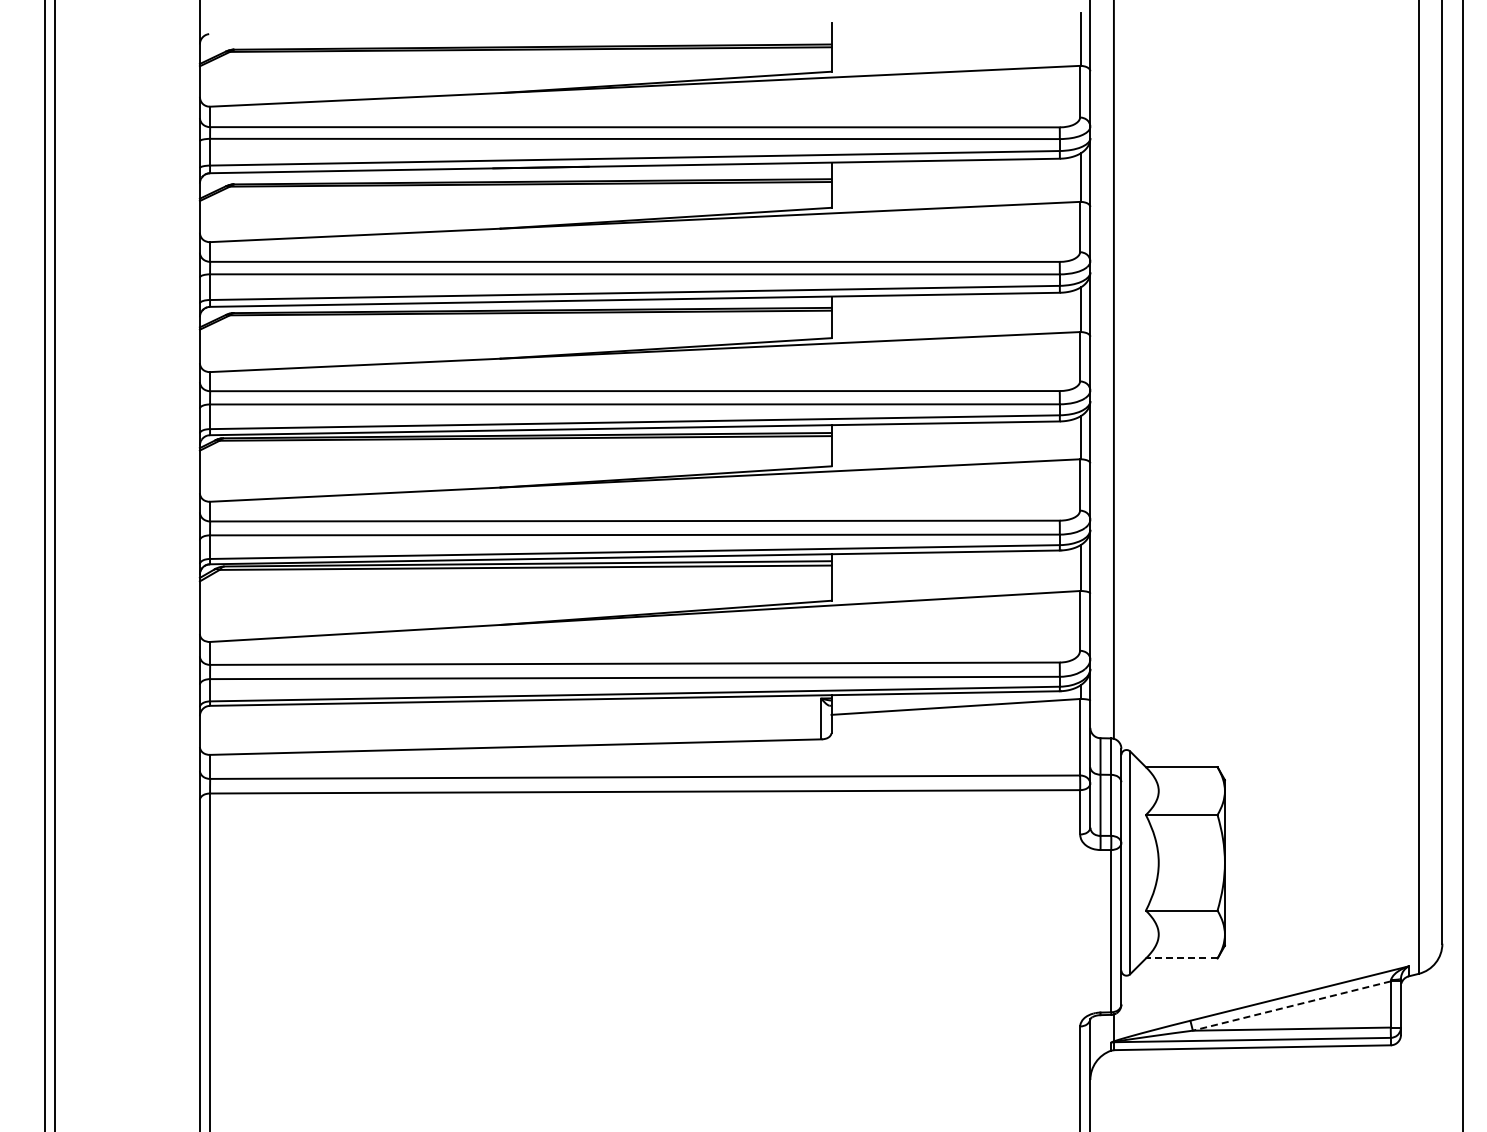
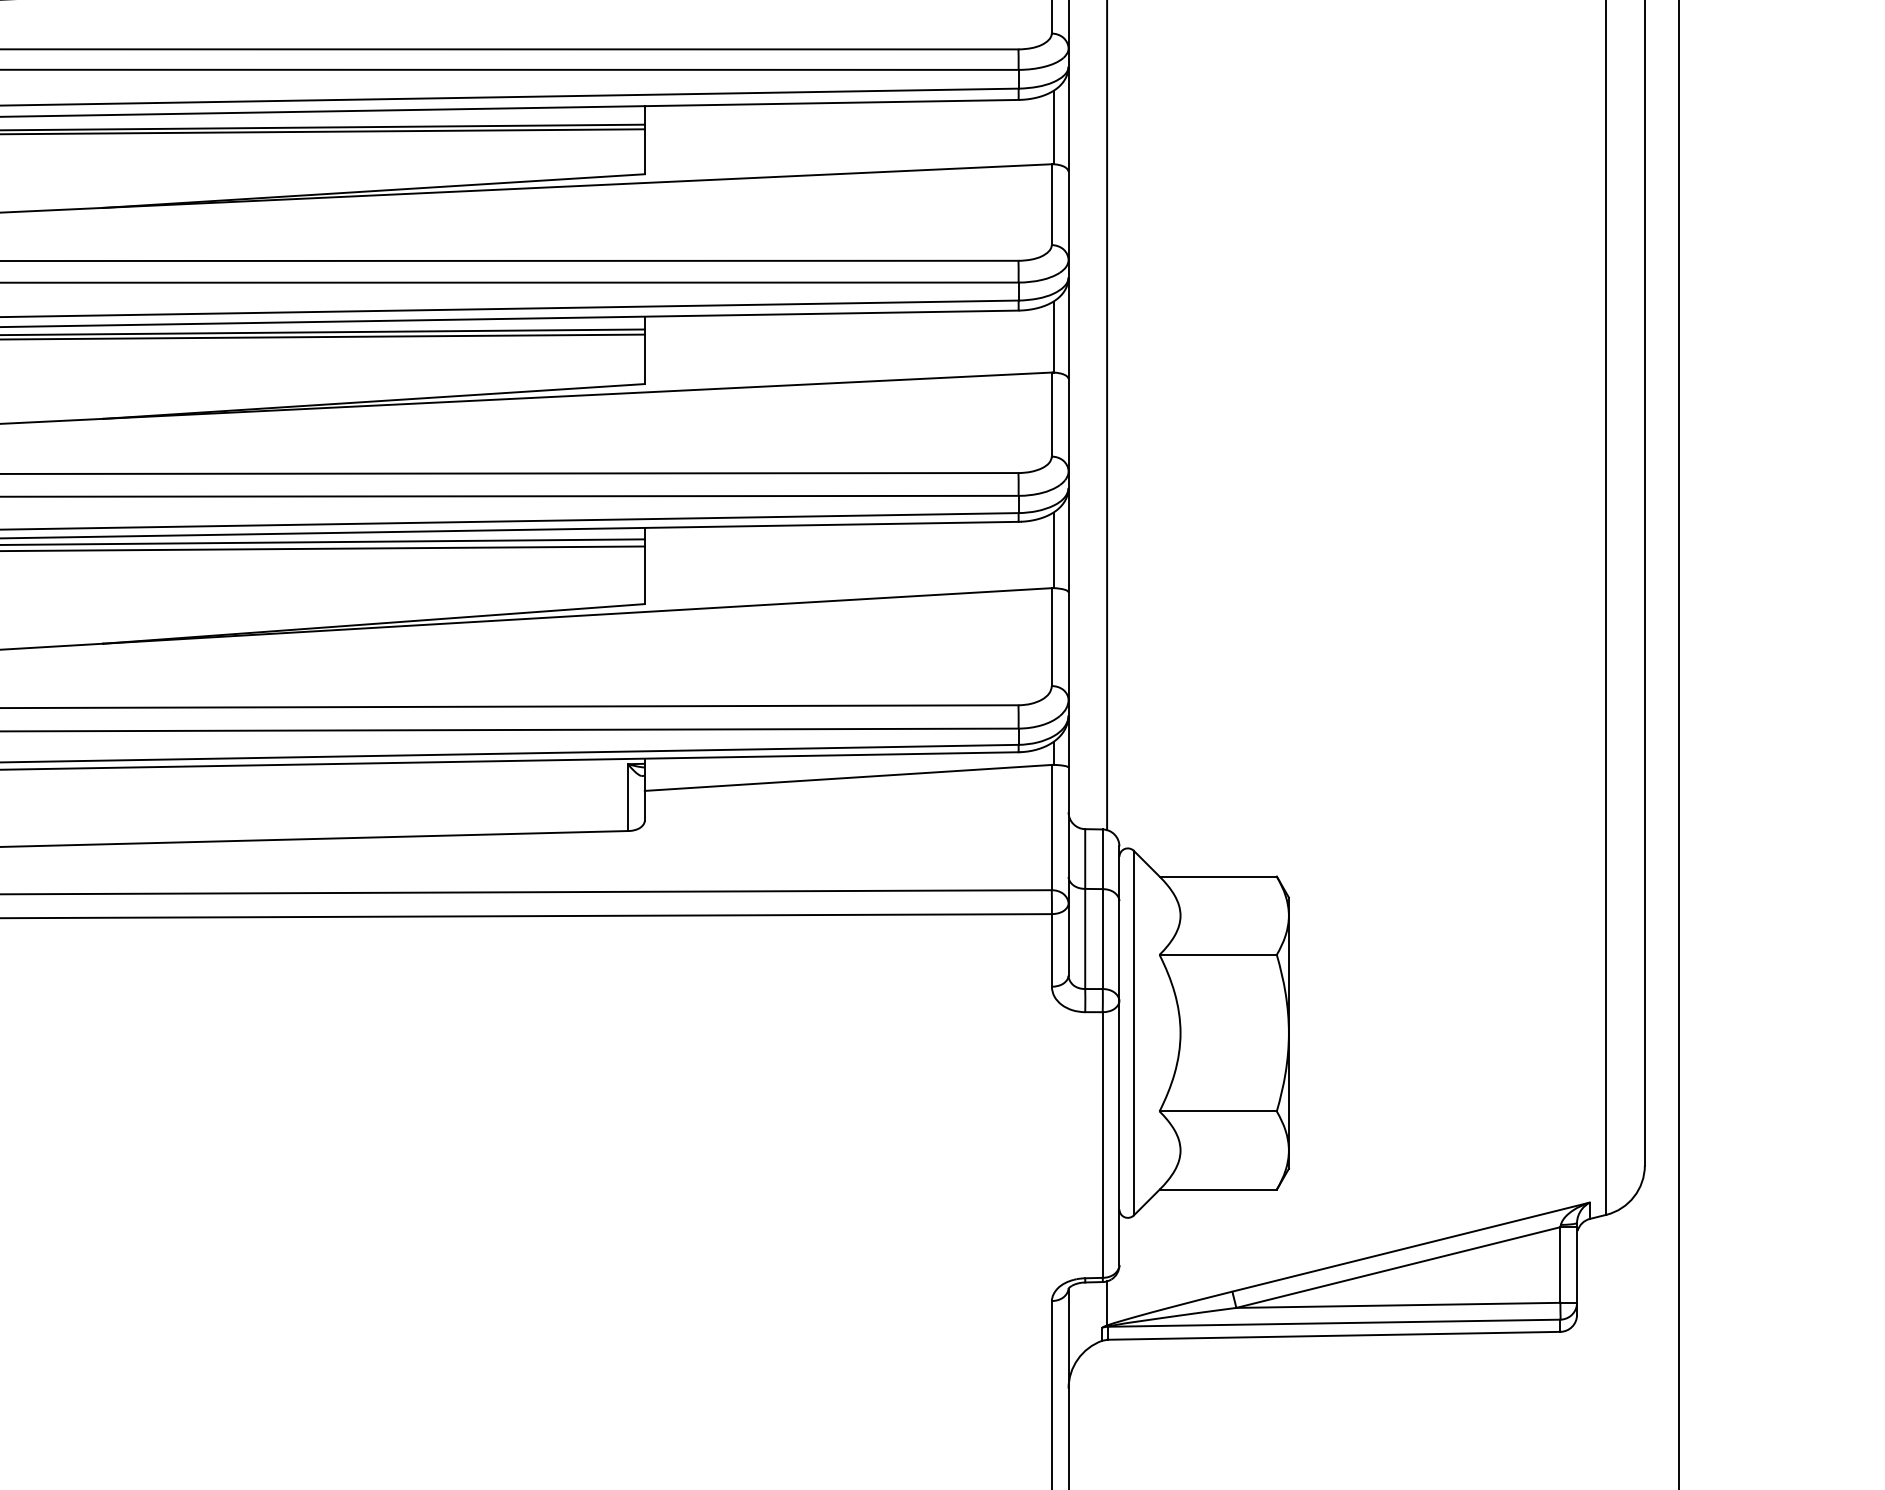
line: (1181, 958) -> (1217, 1189), dashed -> solid
line: (1291, 1006) -> (1397, 1268), dashed -> solid

